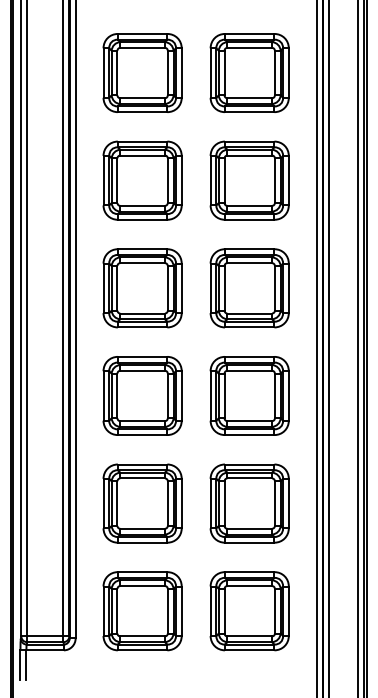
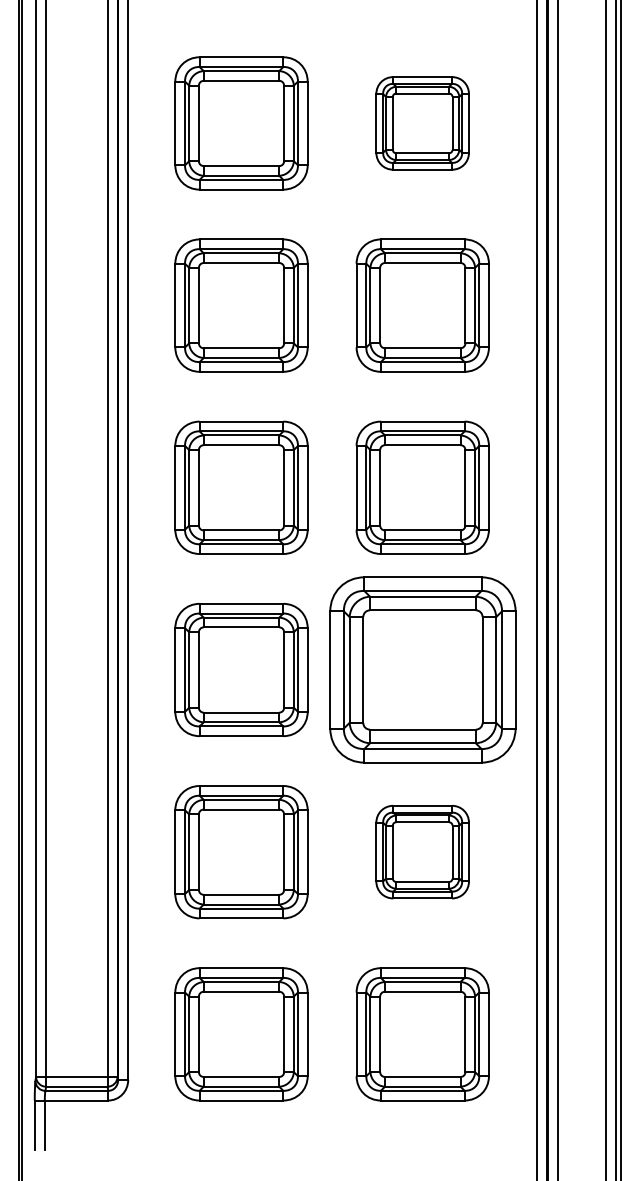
part: (249, 72) -> (422, 122), size x0.7
part: (249, 395) -> (422, 669), size x1.4
part: (249, 503) -> (422, 852), size x0.7

